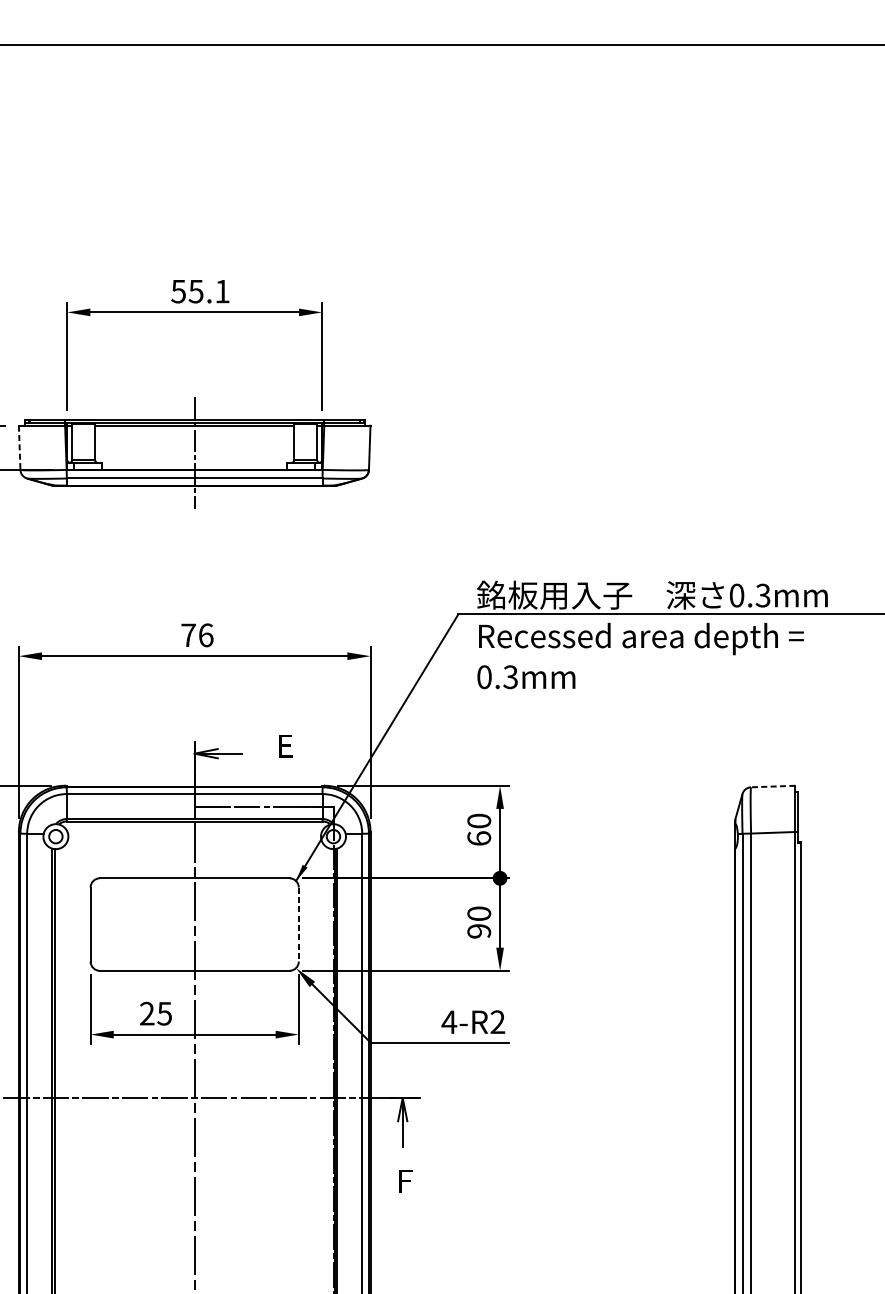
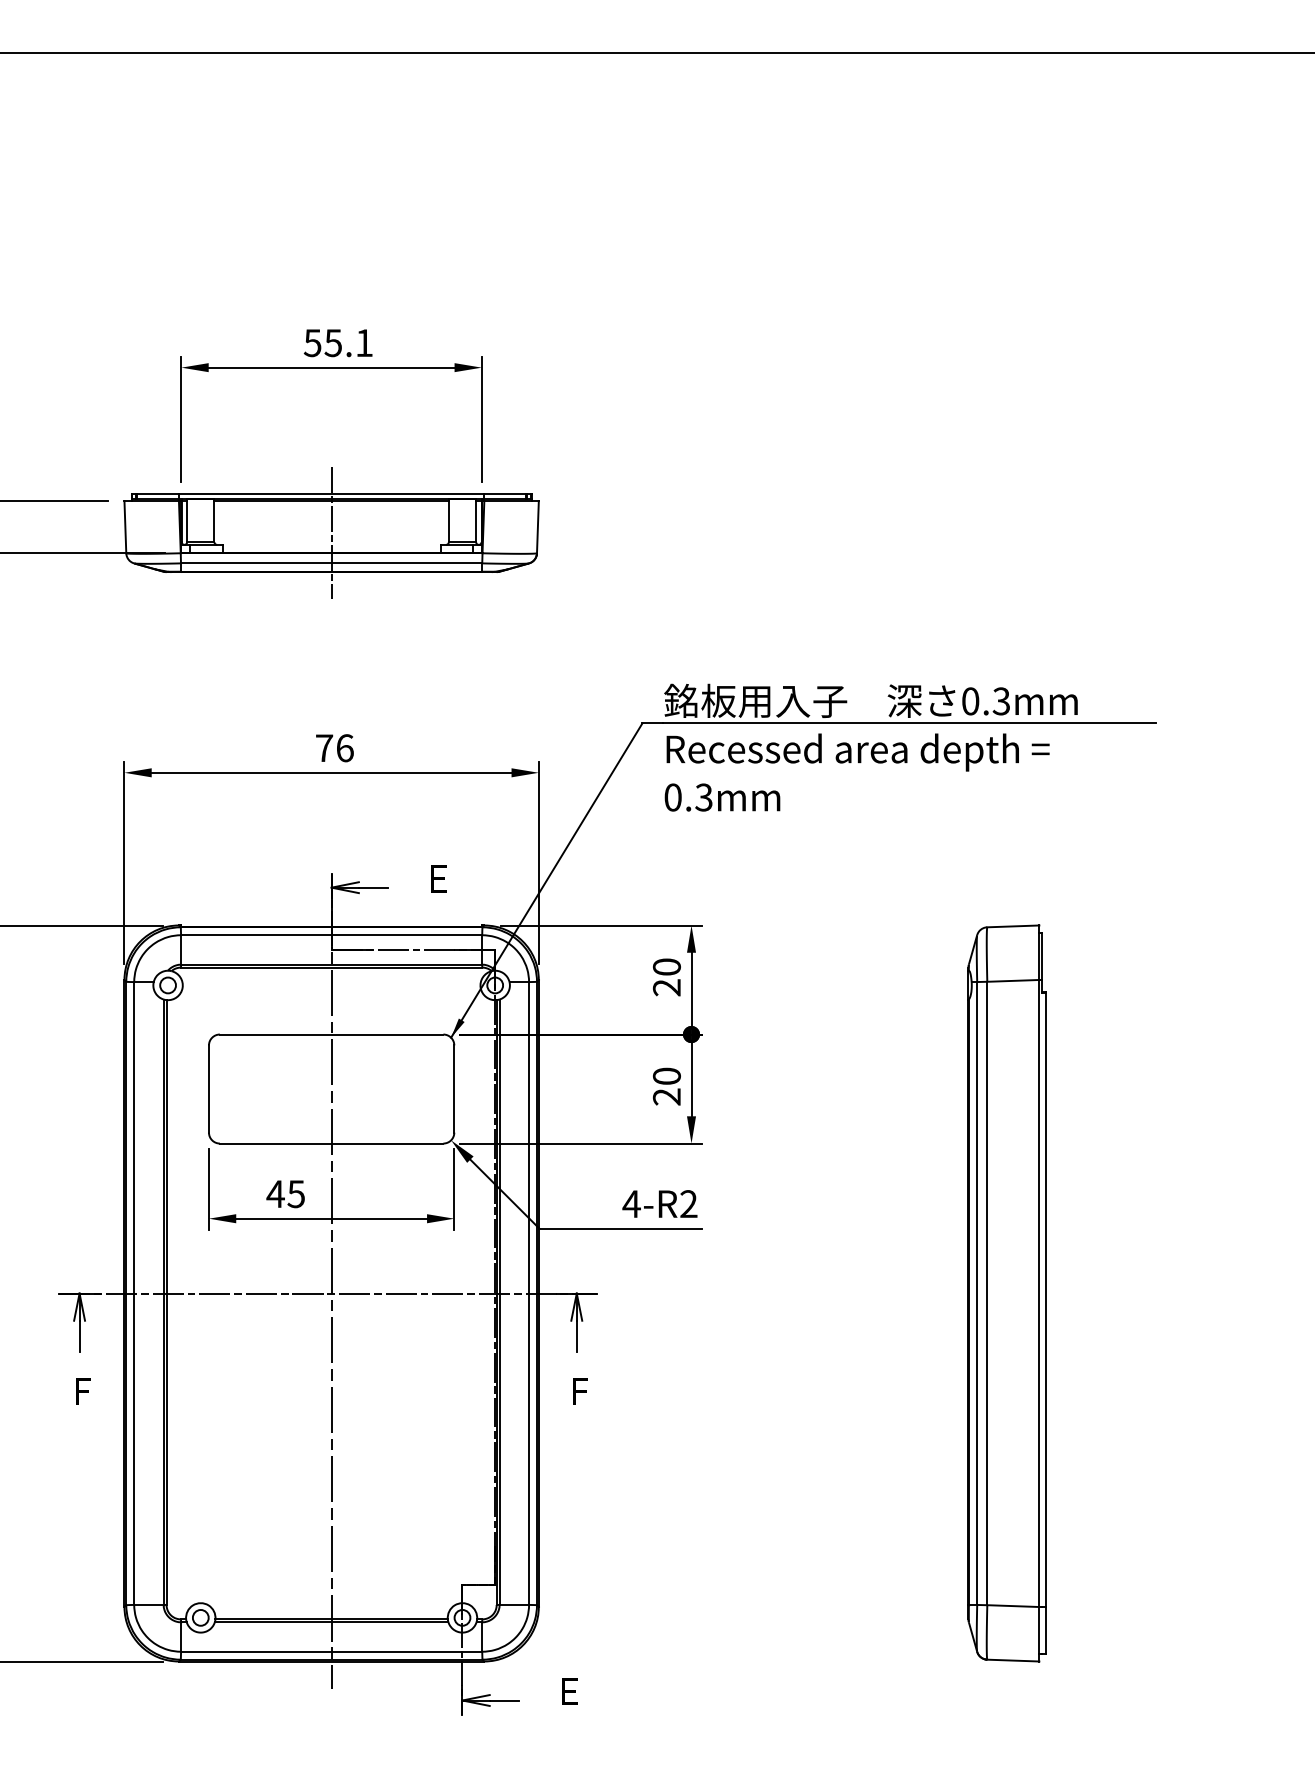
line: (19, 448) -> (125, 527), dashed -> solid
line: (772, 786) -> (1012, 926), dashed -> solid
text: (478, 838) -> (666, 987), 60 -> 20
line: (298, 924) -> (454, 1089), dashed -> solid
text: (478, 930) -> (666, 1096), 90 -> 20
text: (147, 1013) -> (275, 1193), 25 -> 45

